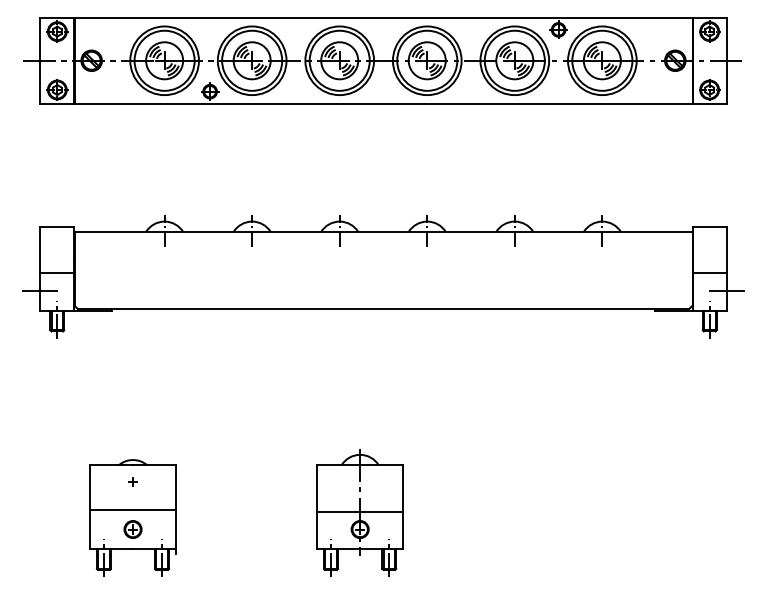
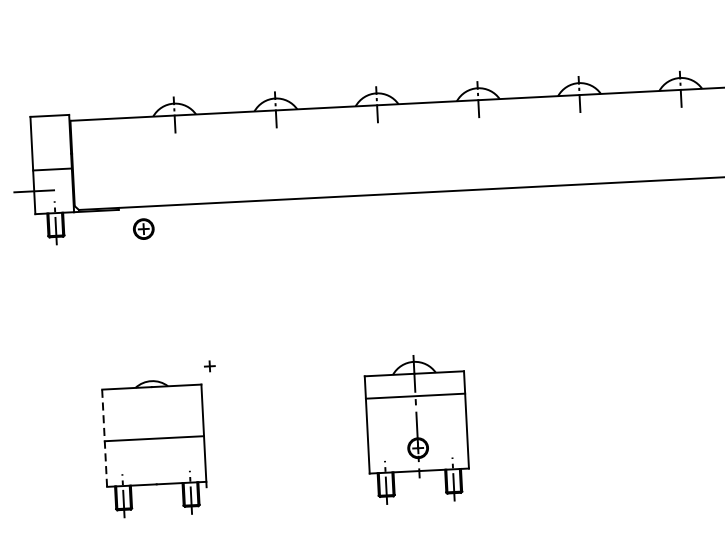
part: (132, 481) -> (209, 366), moved
line: (90, 506) -> (105, 437), solid -> dashed
line: (360, 511) -> (415, 396), moved
part: (132, 529) -> (143, 229), moved

